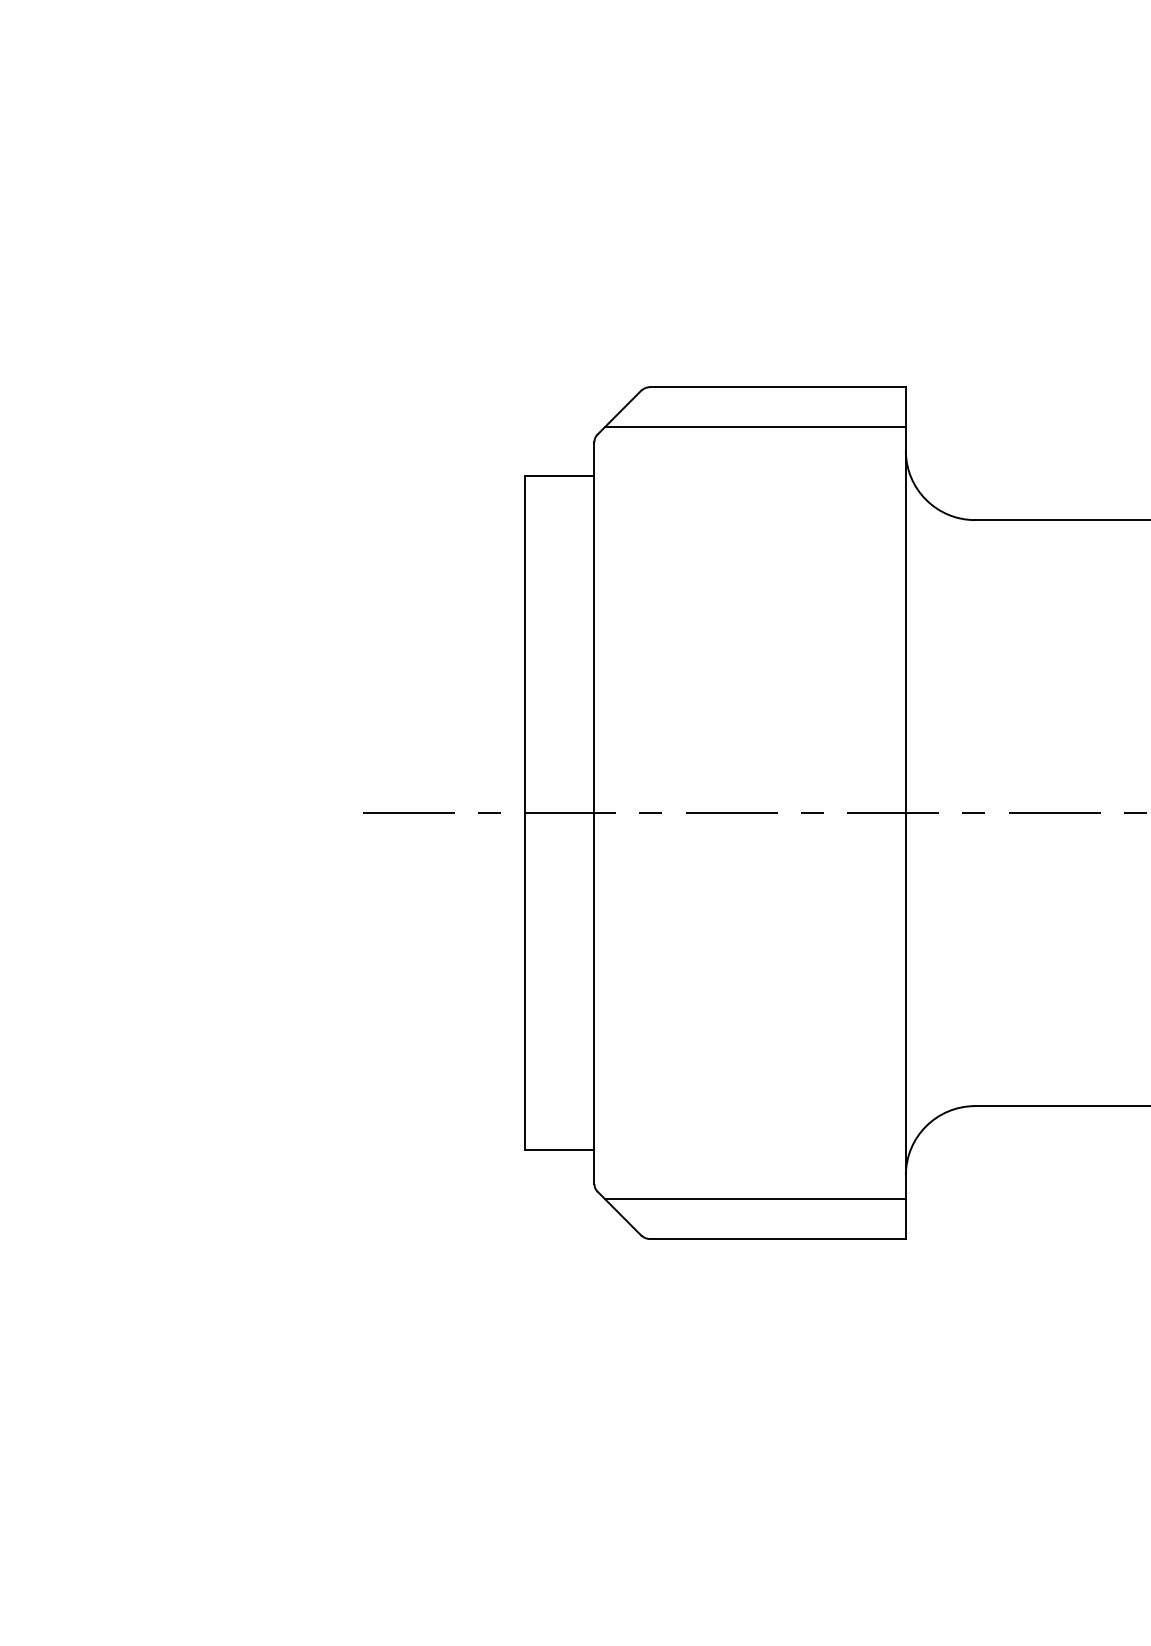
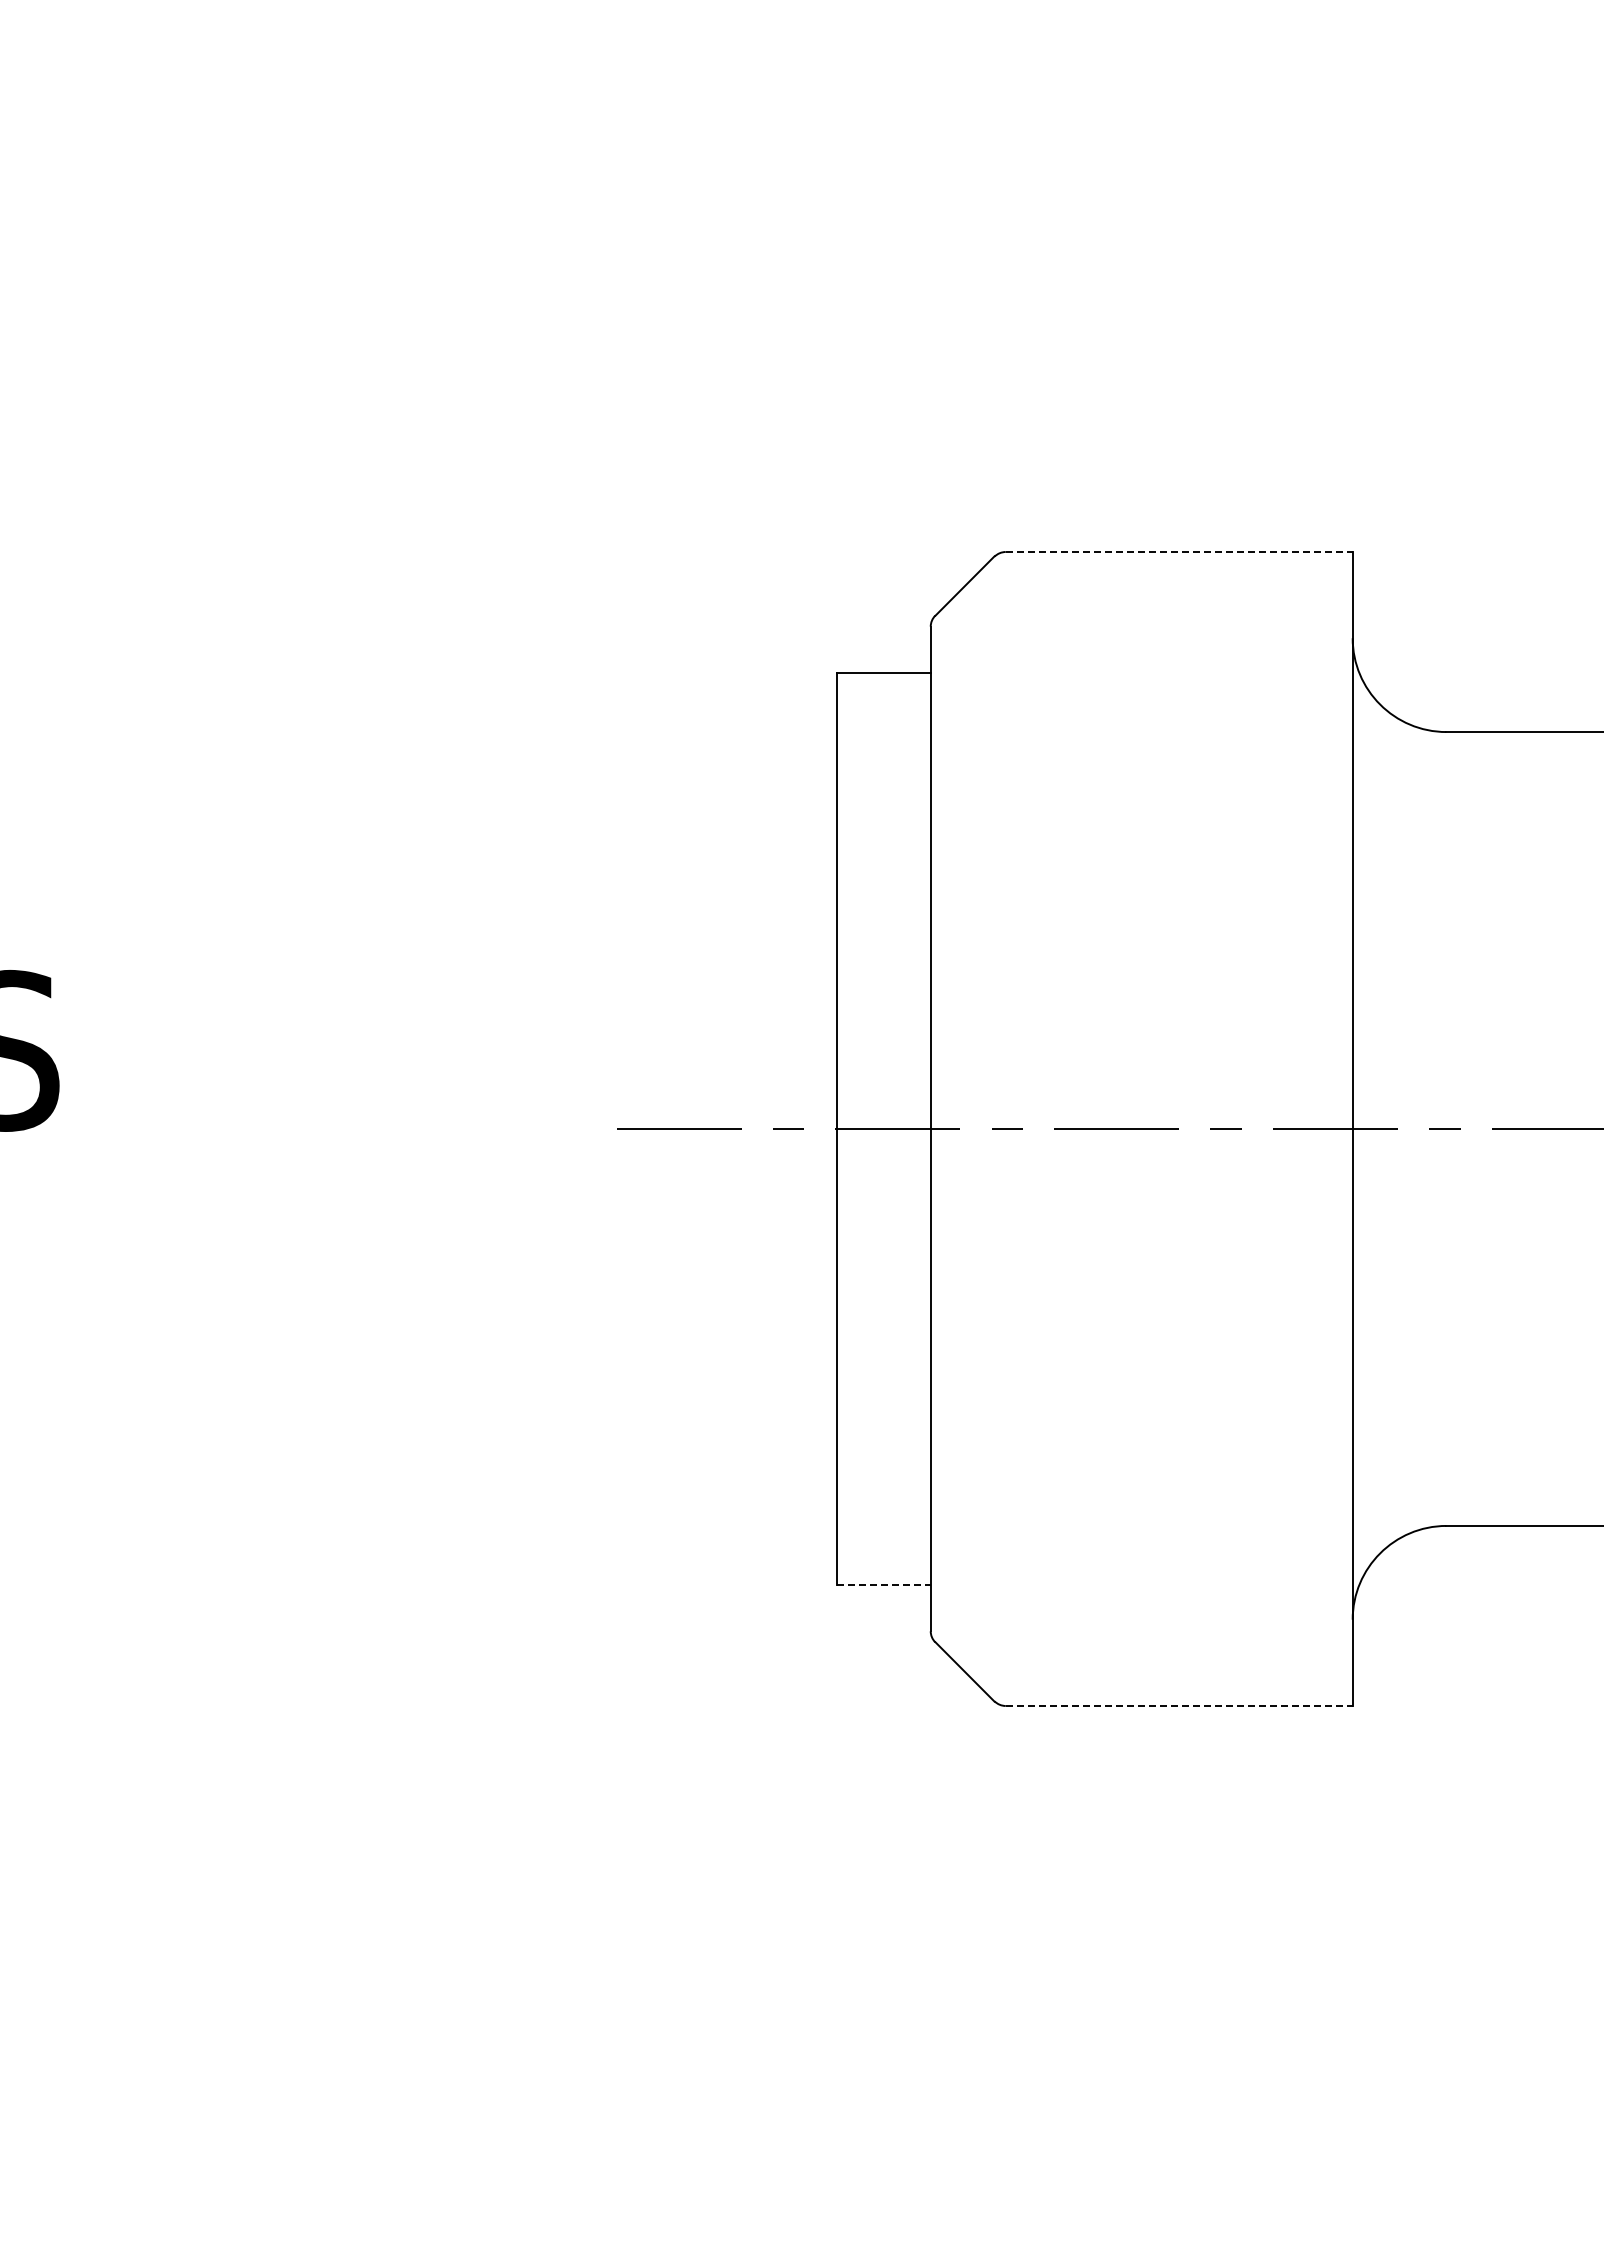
line: (778, 387) -> (1179, 552), solid -> dashed
line: (755, 427) -> (1148, 606), removed
line: (559, 1150) -> (883, 1585), solid -> dashed
line: (755, 1198) -> (1148, 1651), removed
line: (778, 1238) -> (1179, 1705), solid -> dashed

